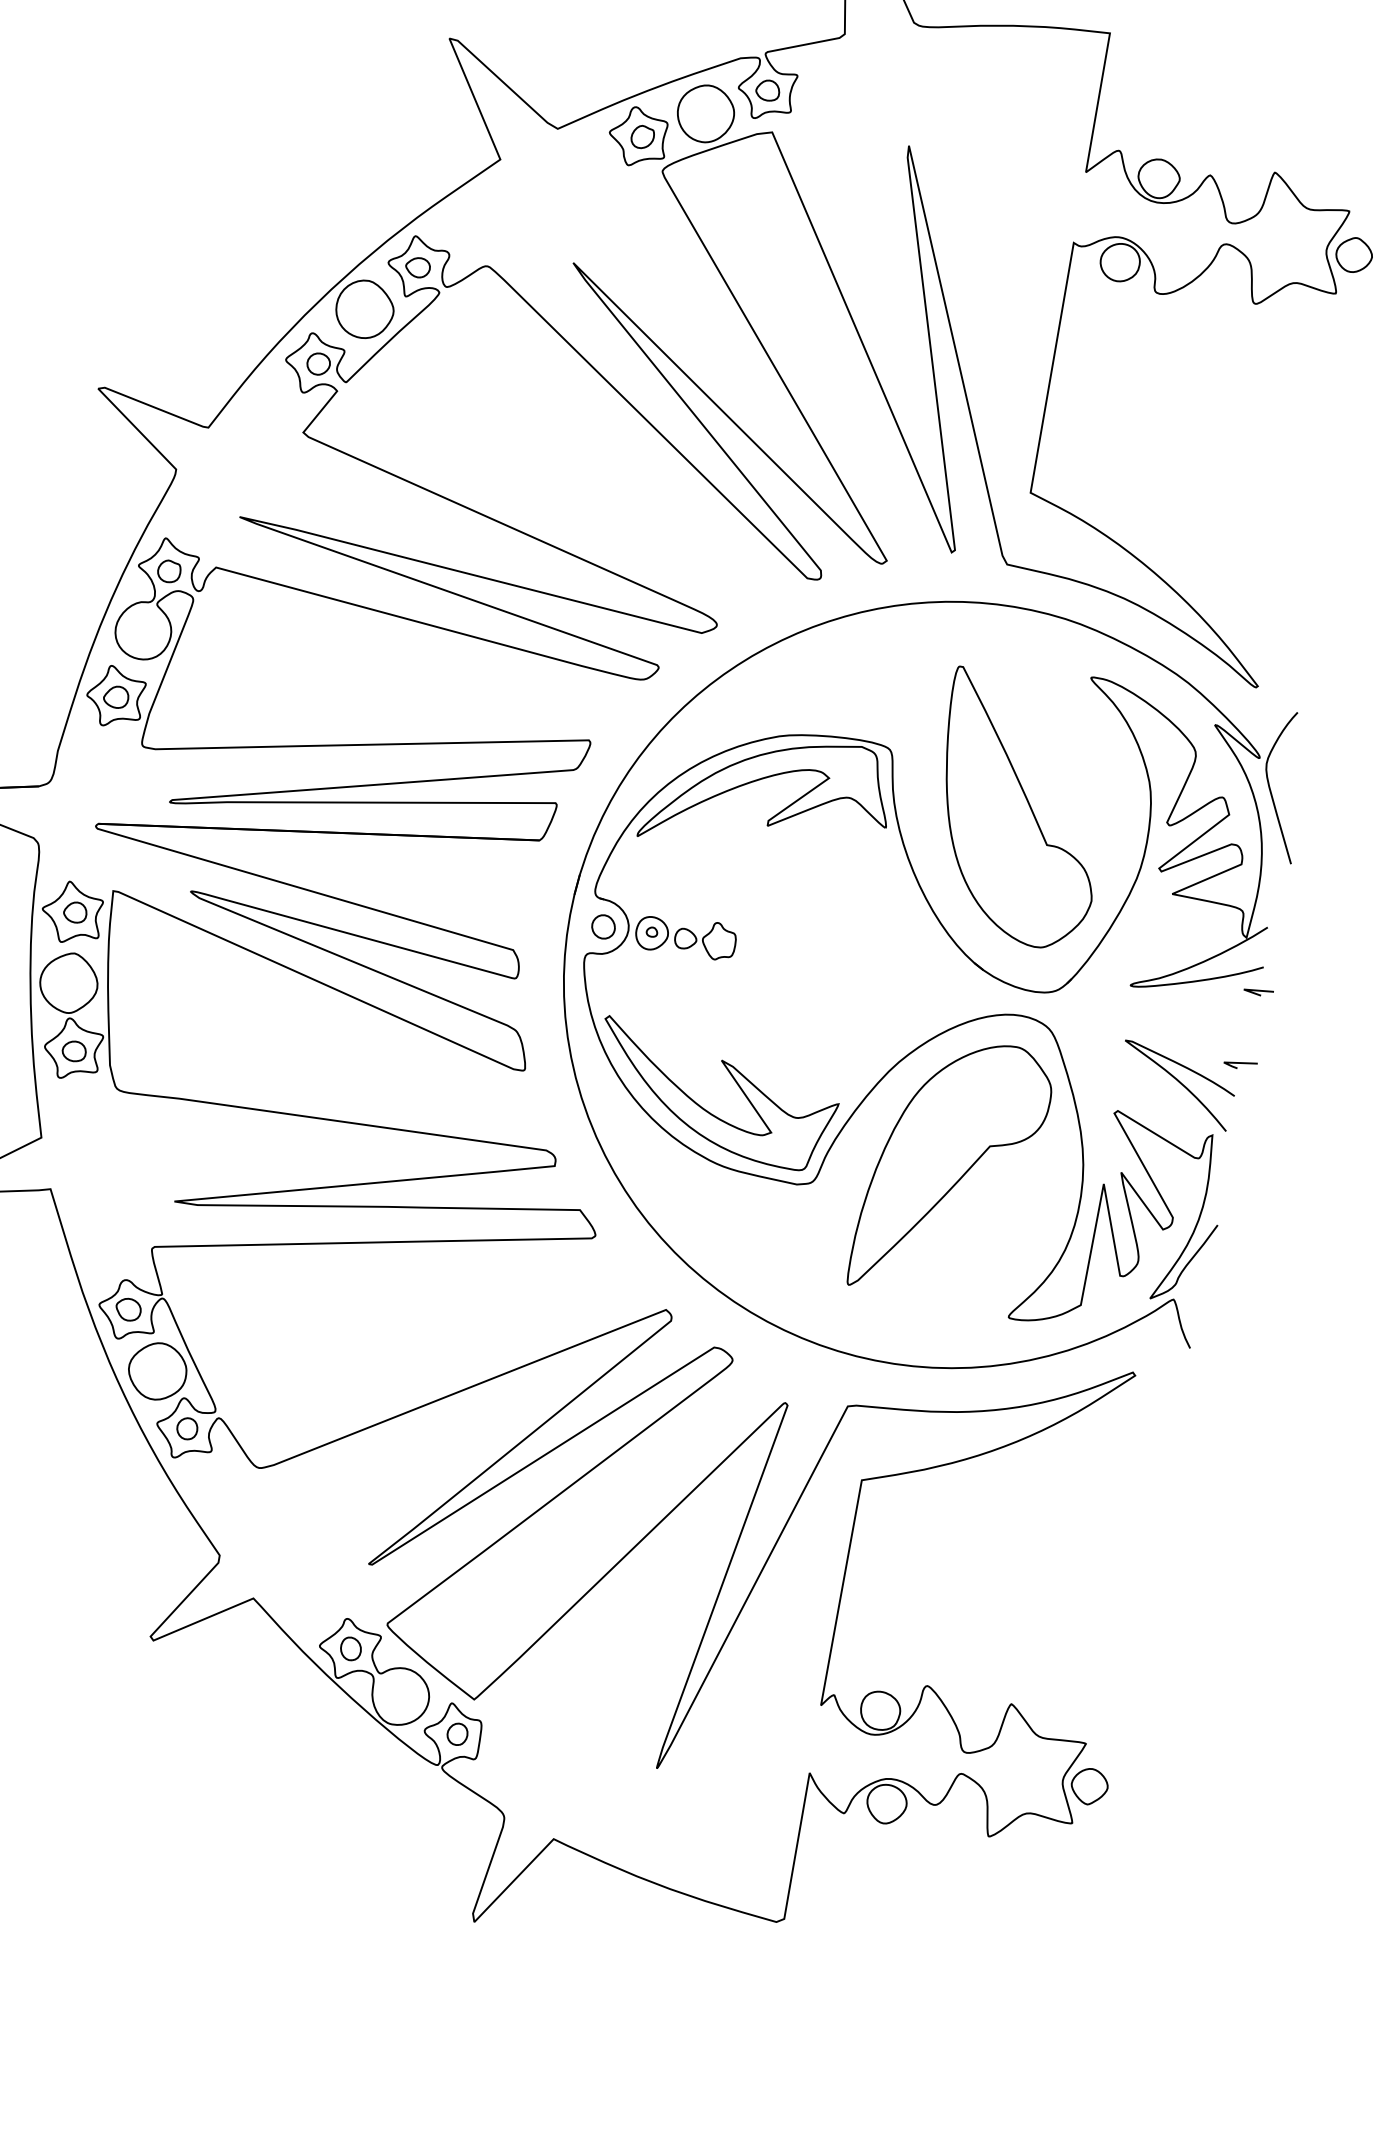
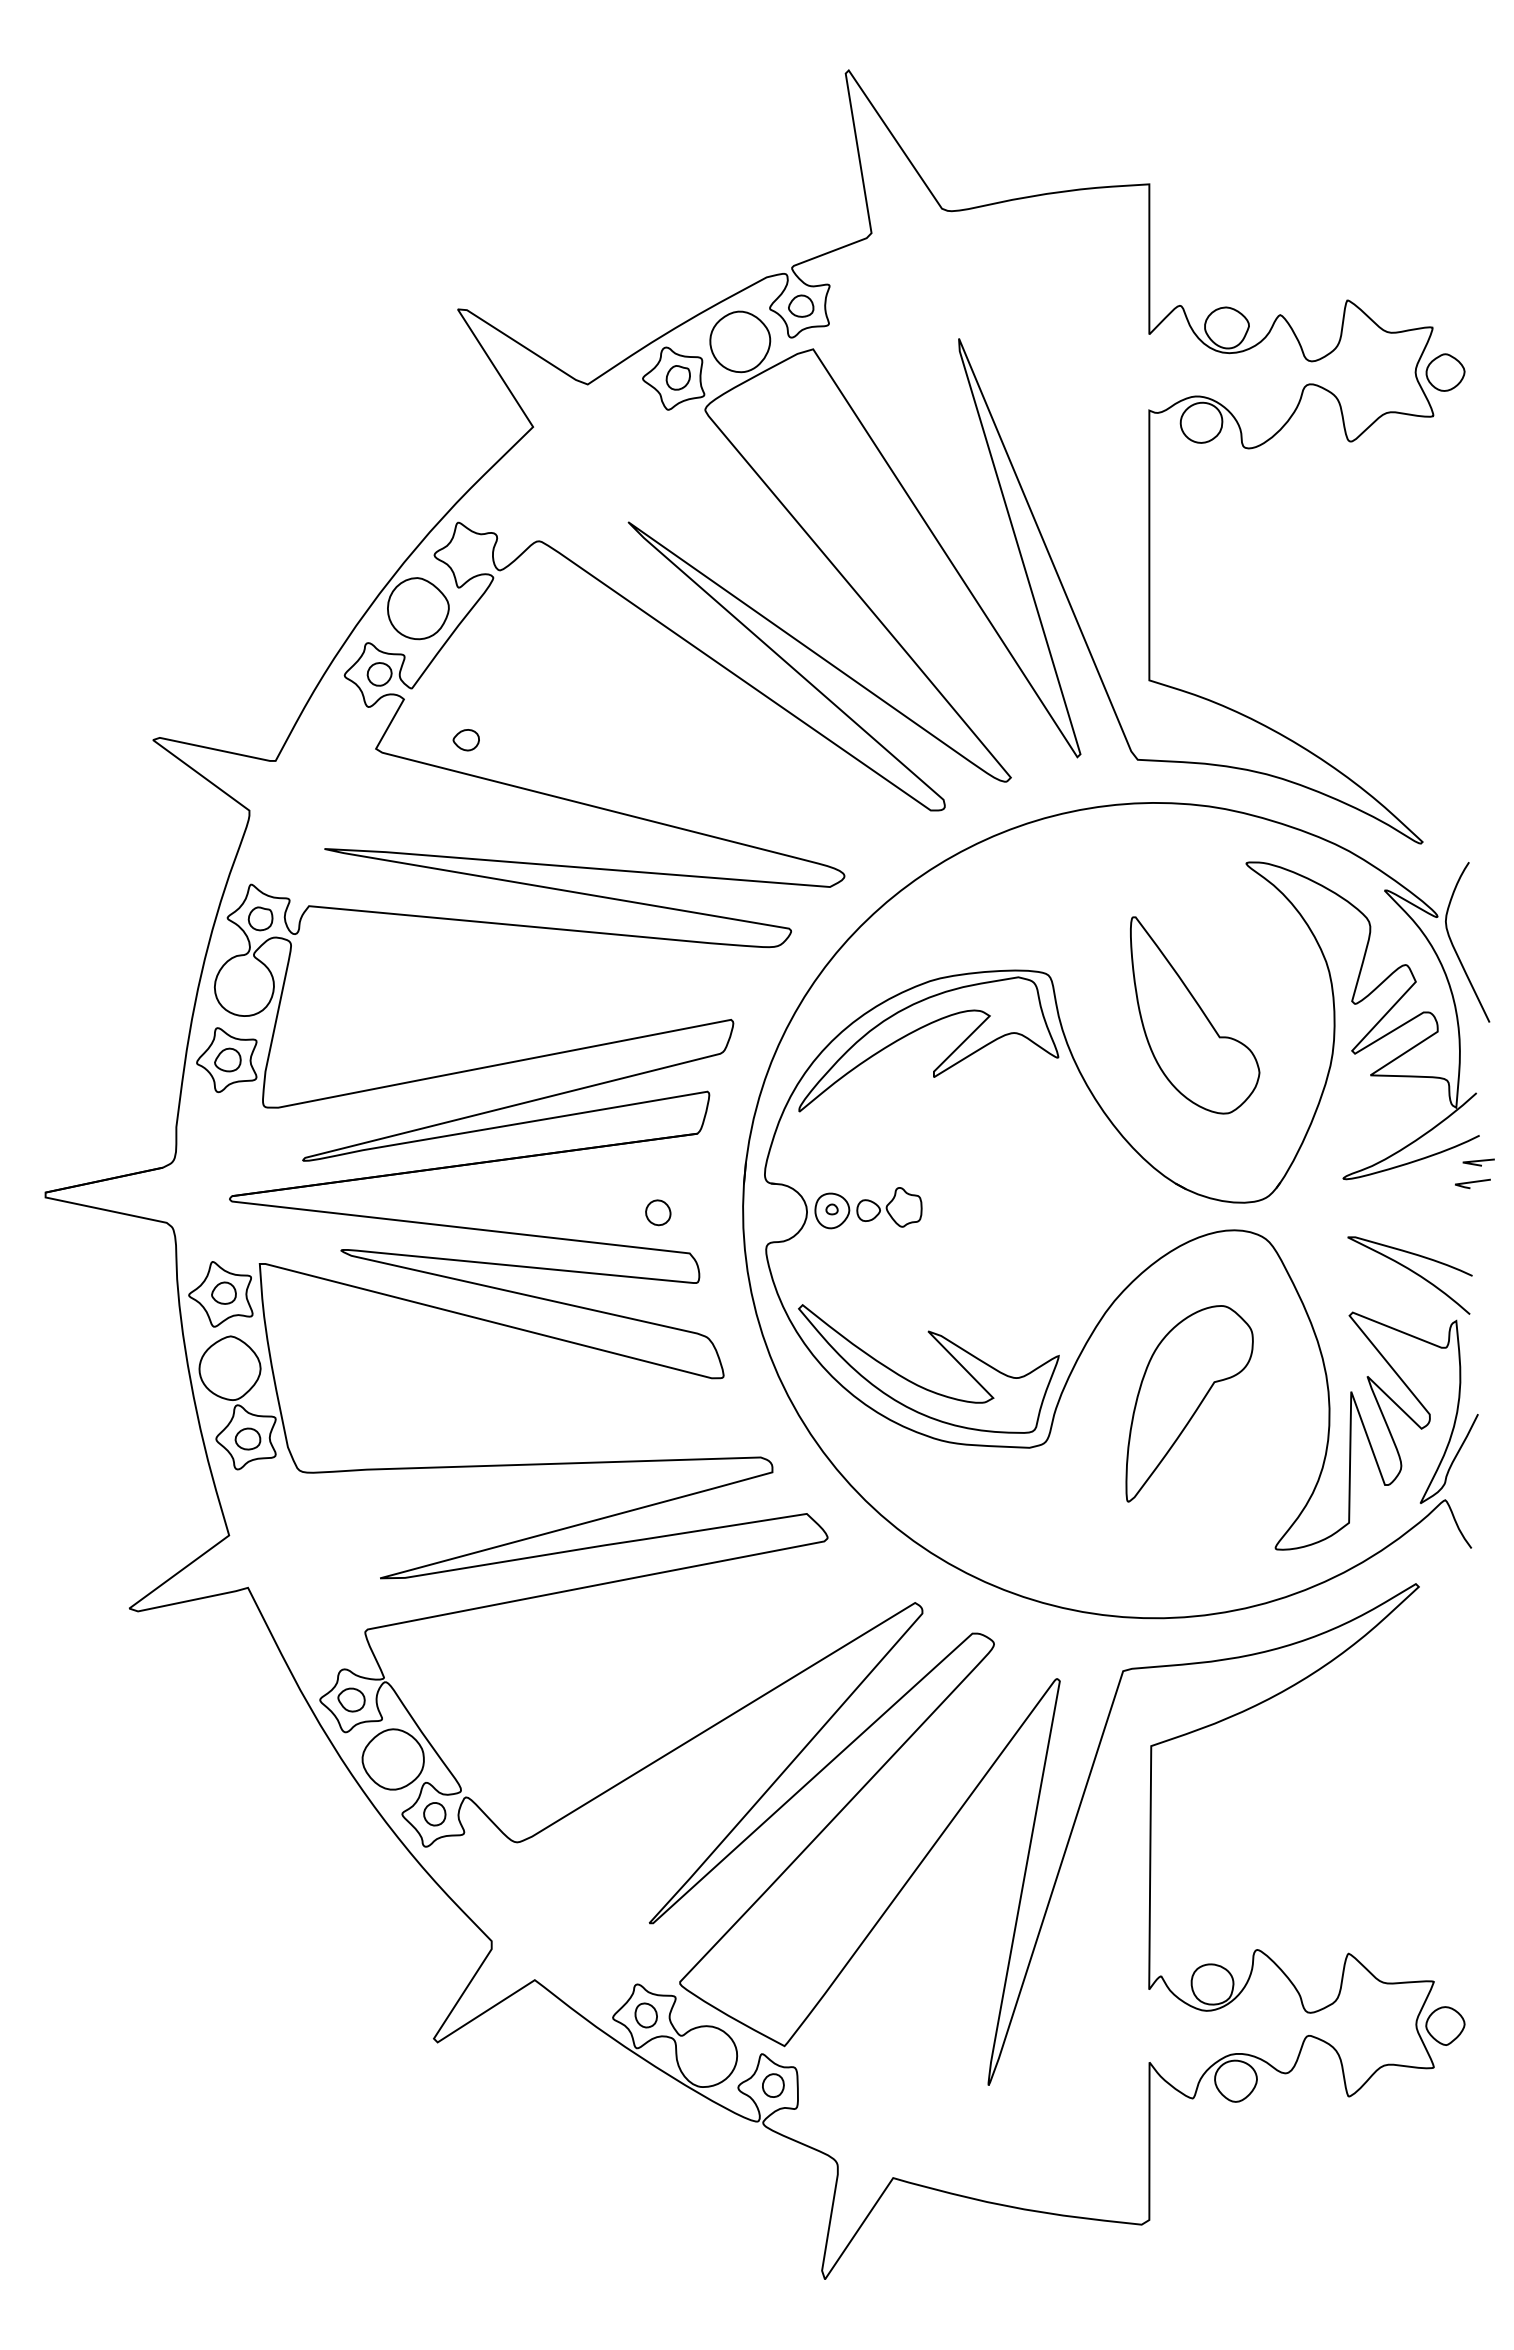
part: (417, 267) -> (465, 740), moved
part: (1018, 810) -> (1194, 1015), size x0.7
part: (603, 926) -> (658, 1212), moved
line: (1240, 1064) -> (1472, 1183), moved
part: (952, 1169) -> (1189, 1403), size x0.7

